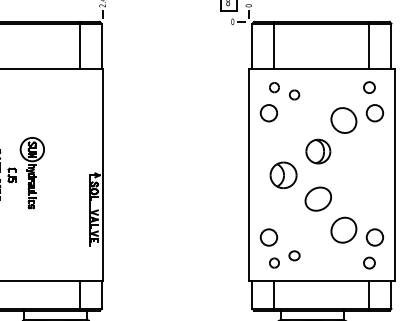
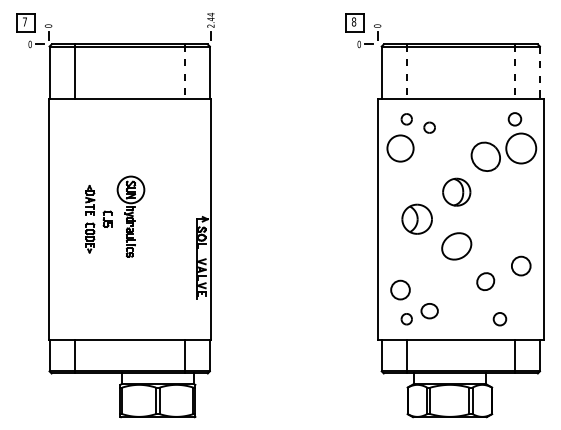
line: (79, 46) -> (184, 72), solid -> dashed
line: (274, 46) -> (406, 72), solid -> dashed
line: (369, 46) -> (514, 72), solid -> dashed
line: (390, 47) -> (539, 73), solid -> dashed
circle: (268, 113) -> (400, 148), size x1.4
circle: (374, 113) -> (520, 148), size x1.6
part: (343, 229) -> (485, 281), size x0.6
circle: (375, 237) -> (521, 265), moved
part: (294, 255) -> (429, 310), size x1.4
circle: (369, 263) -> (499, 319), moved

